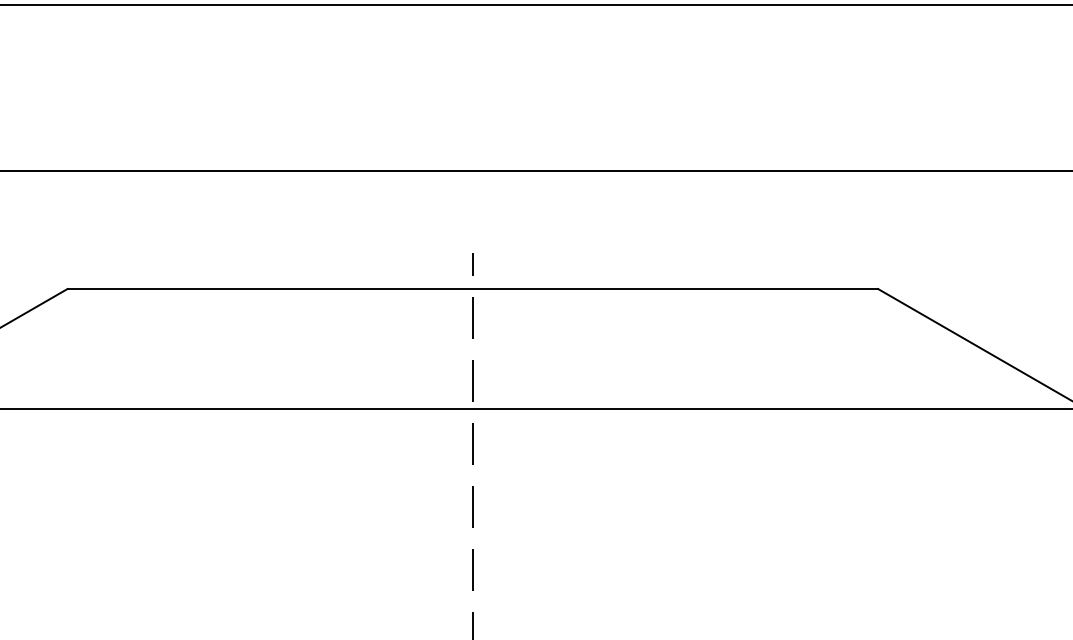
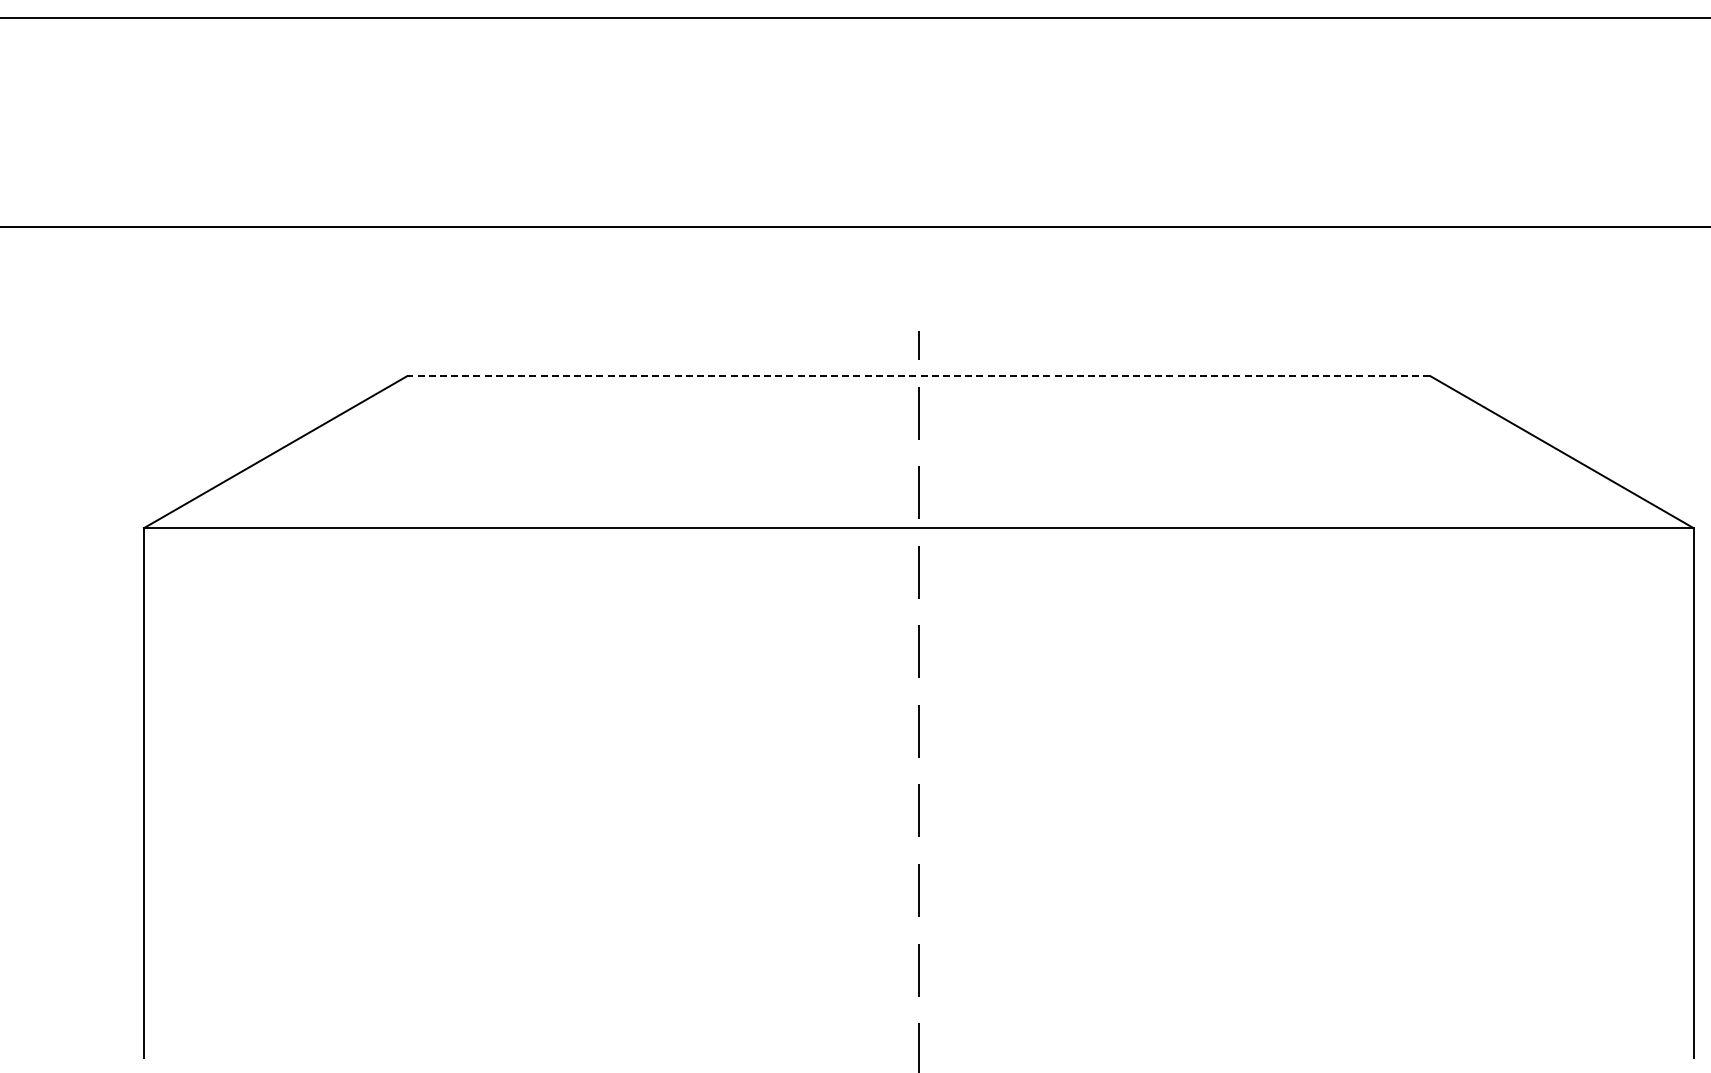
line: (472, 289) -> (918, 376), solid -> dashed

